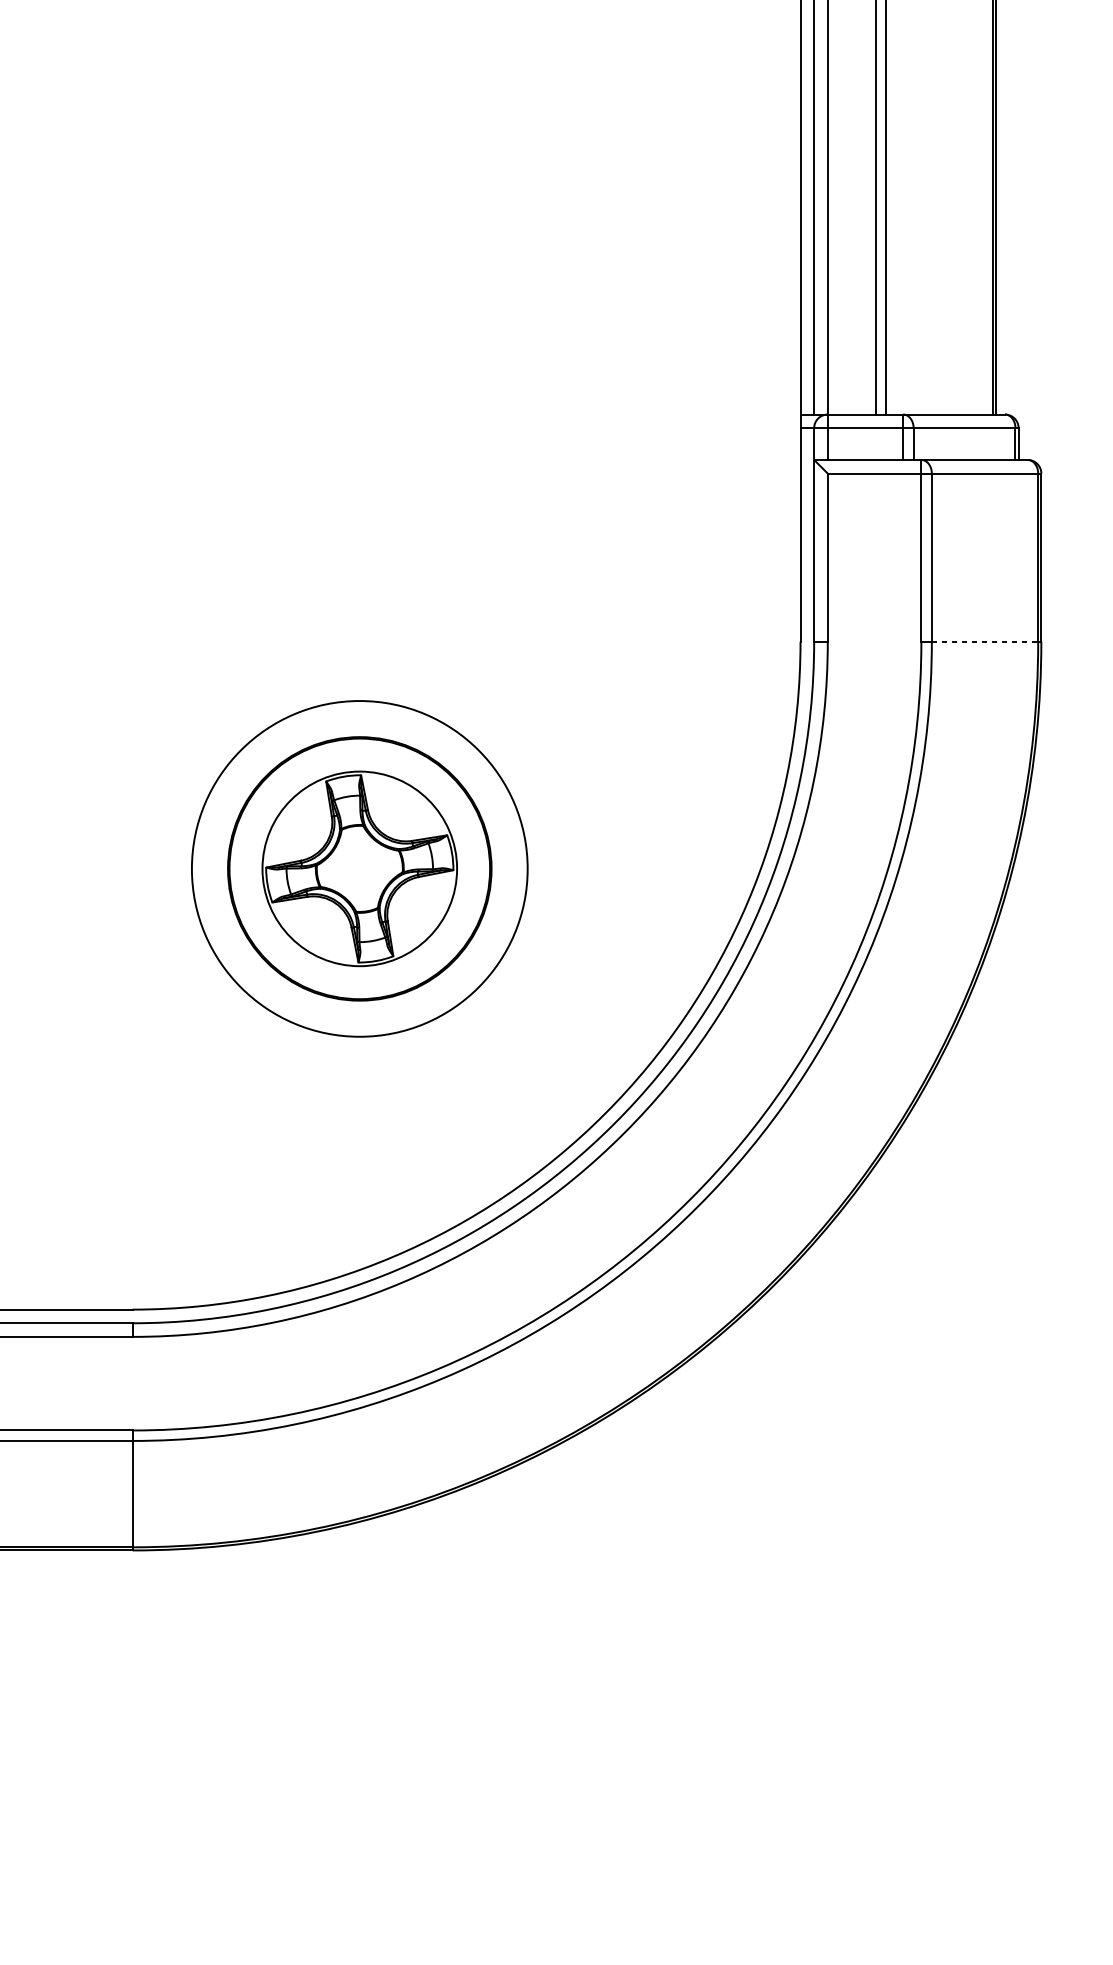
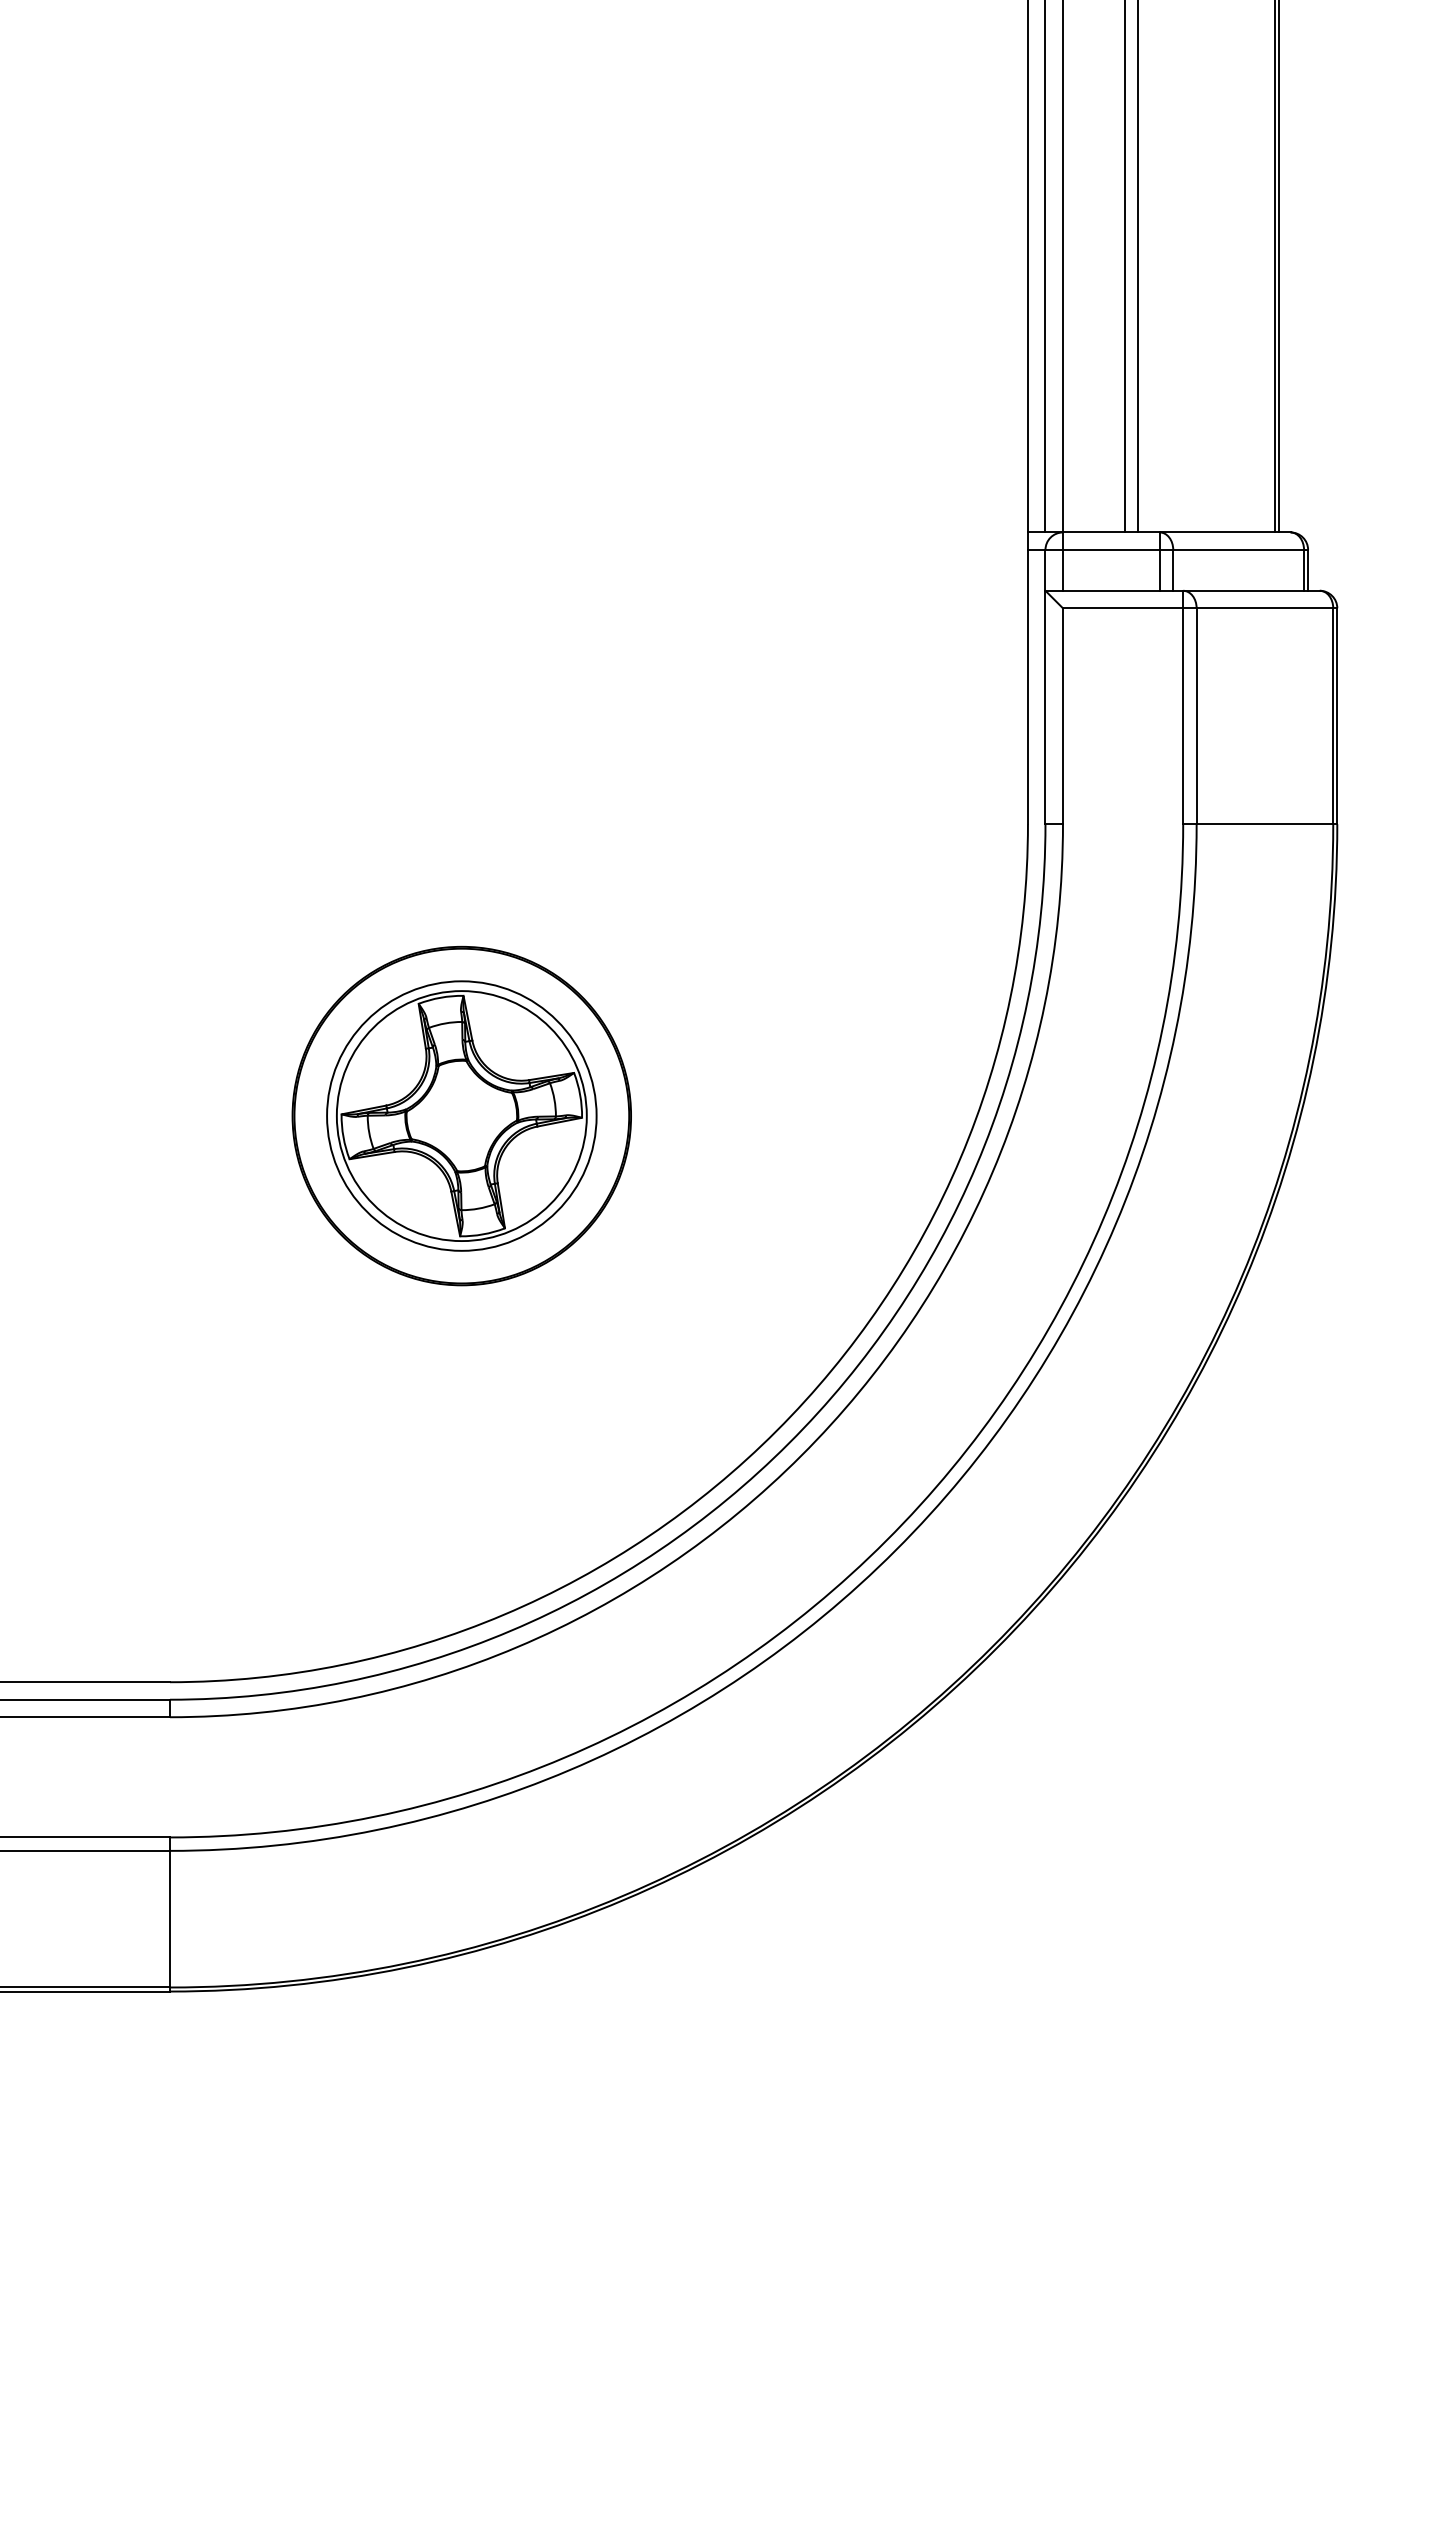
line: (985, 641) -> (1265, 824), dashed -> solid
circle: (359, 868) -> (461, 1115), size x0.62

